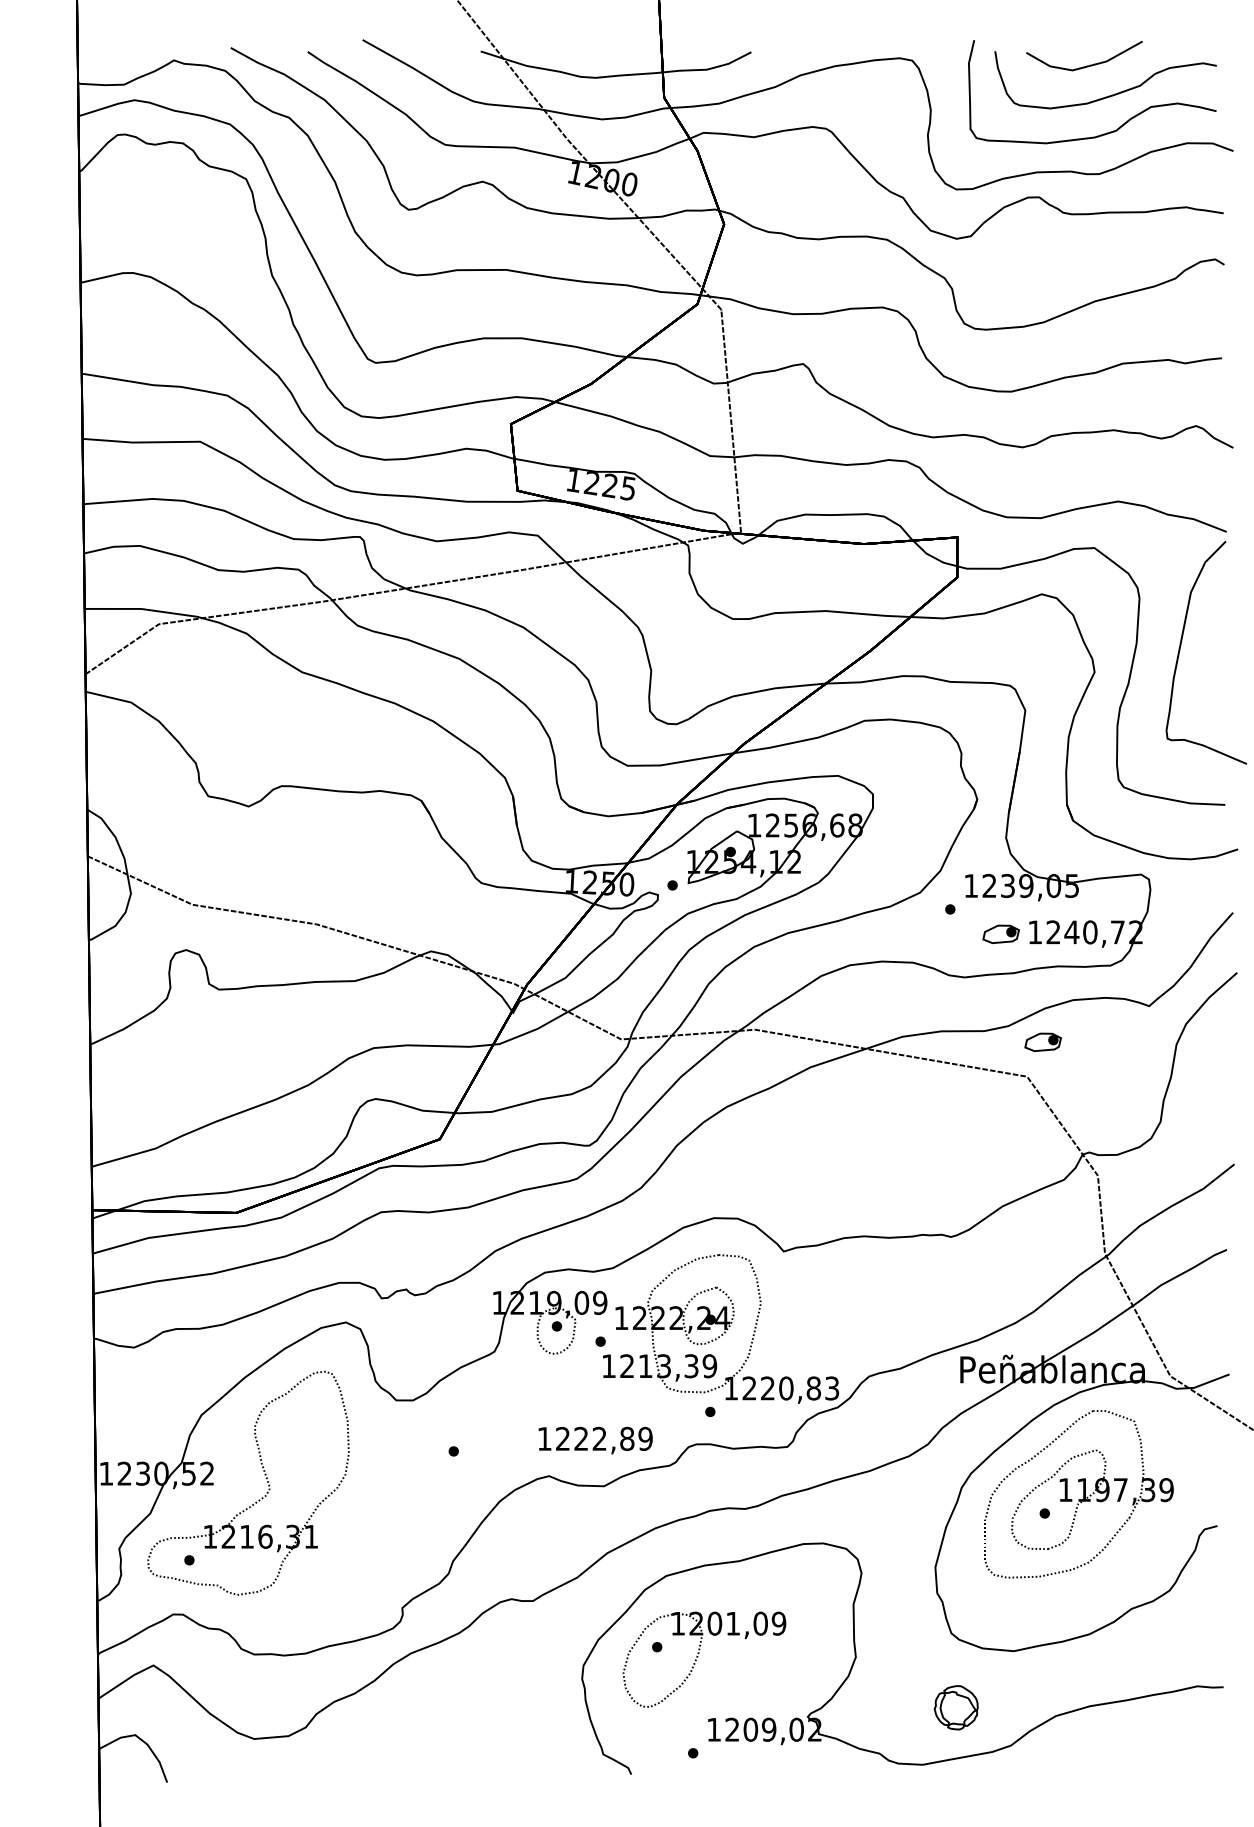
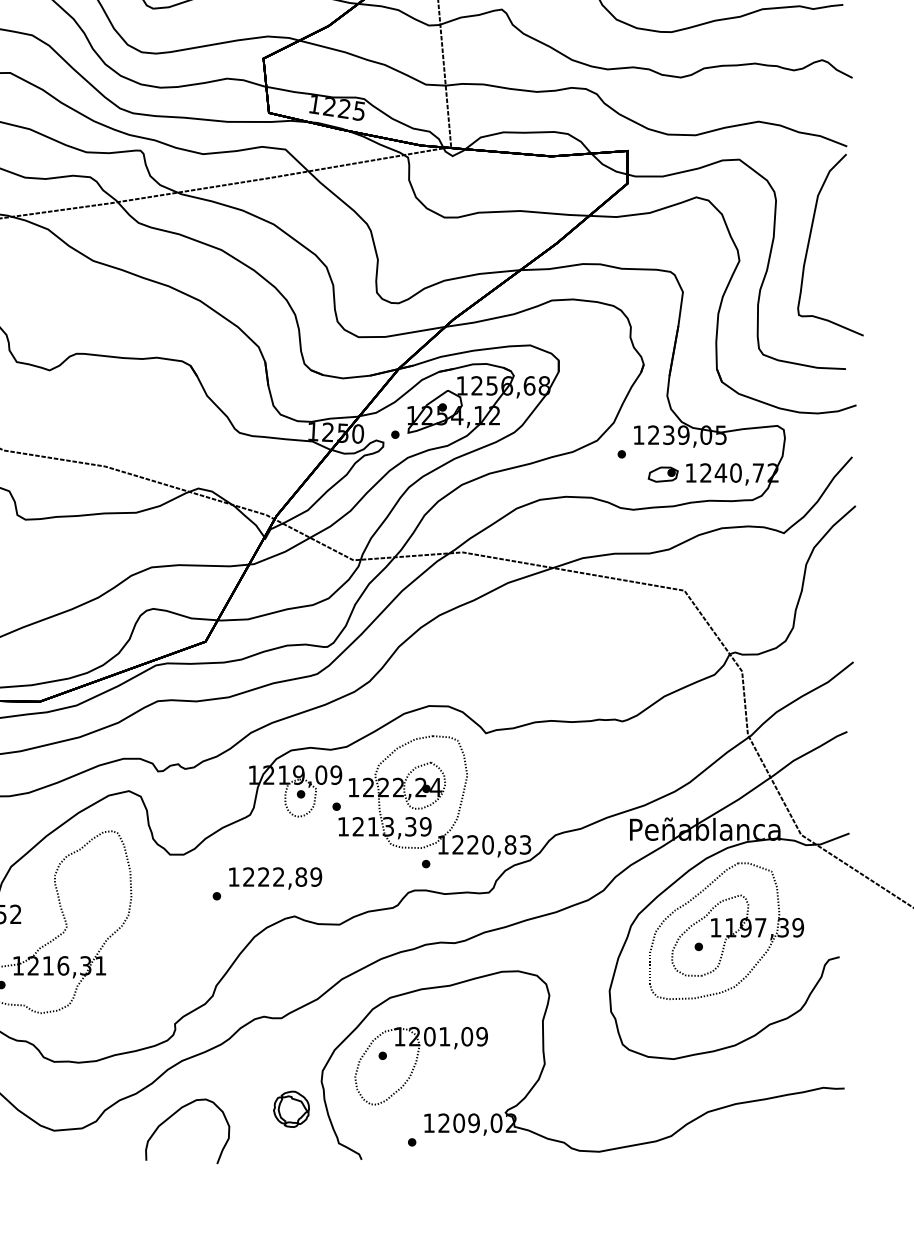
part: (1042, 1041) -> (696, 562), removed
text: (595, 1440) -> (275, 878), moved
part: (955, 1707) -> (290, 1109), moved
curve: (400, 1720) -> (173, 1115), added

